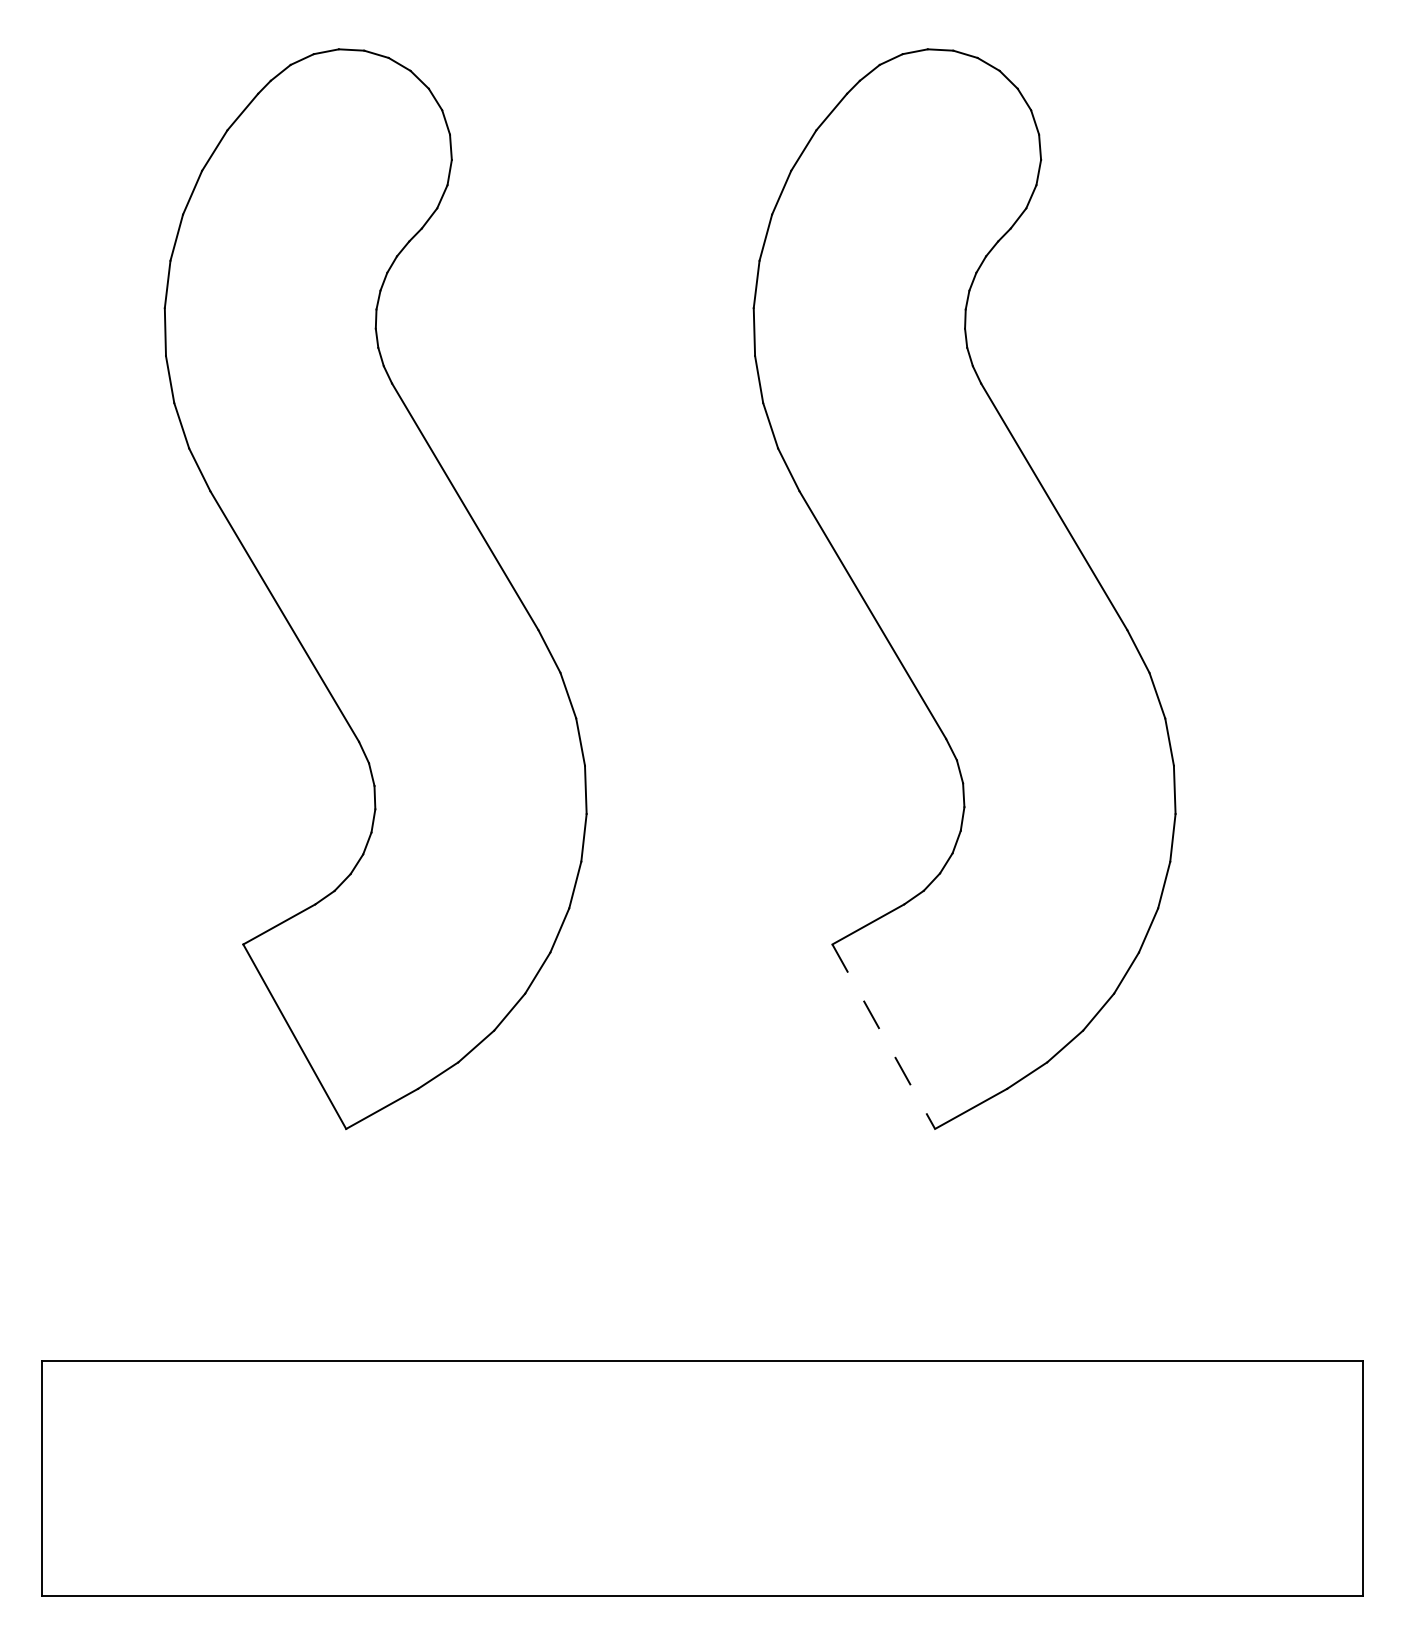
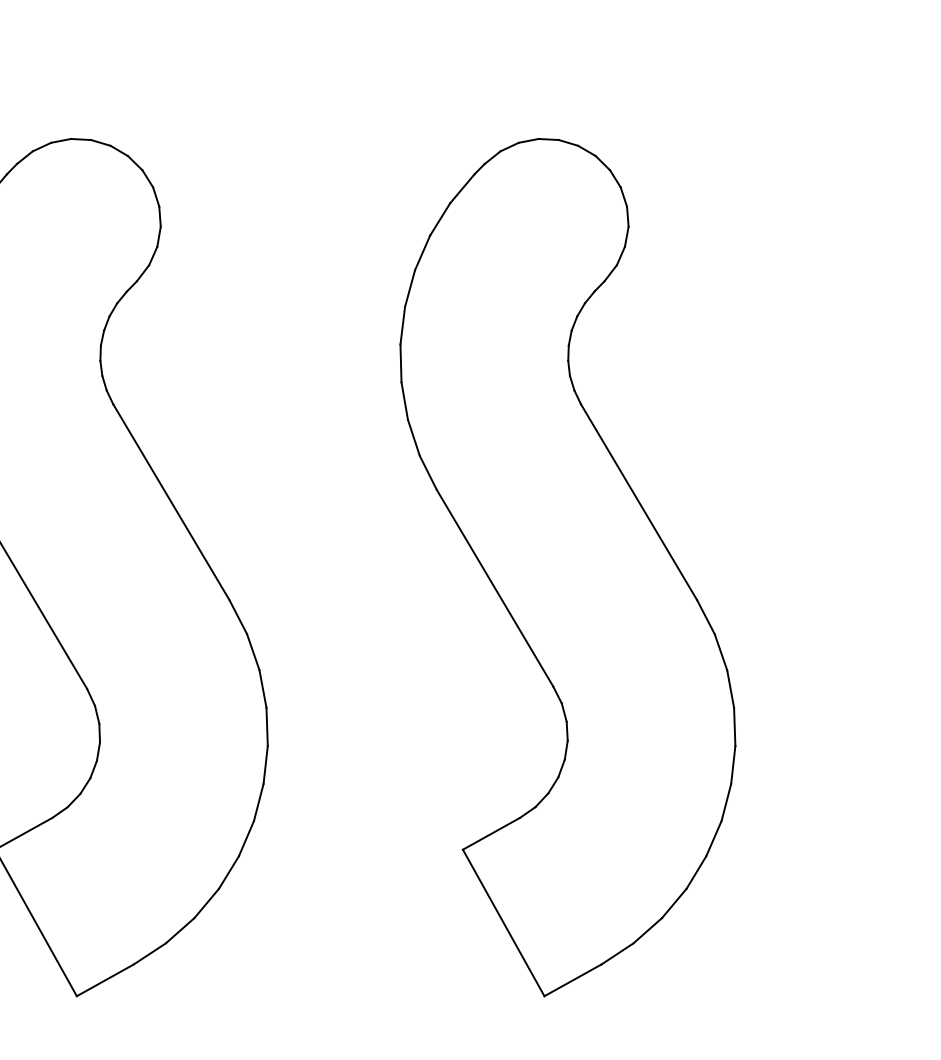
line: (883, 1036) -> (503, 922), dashed -> solid

